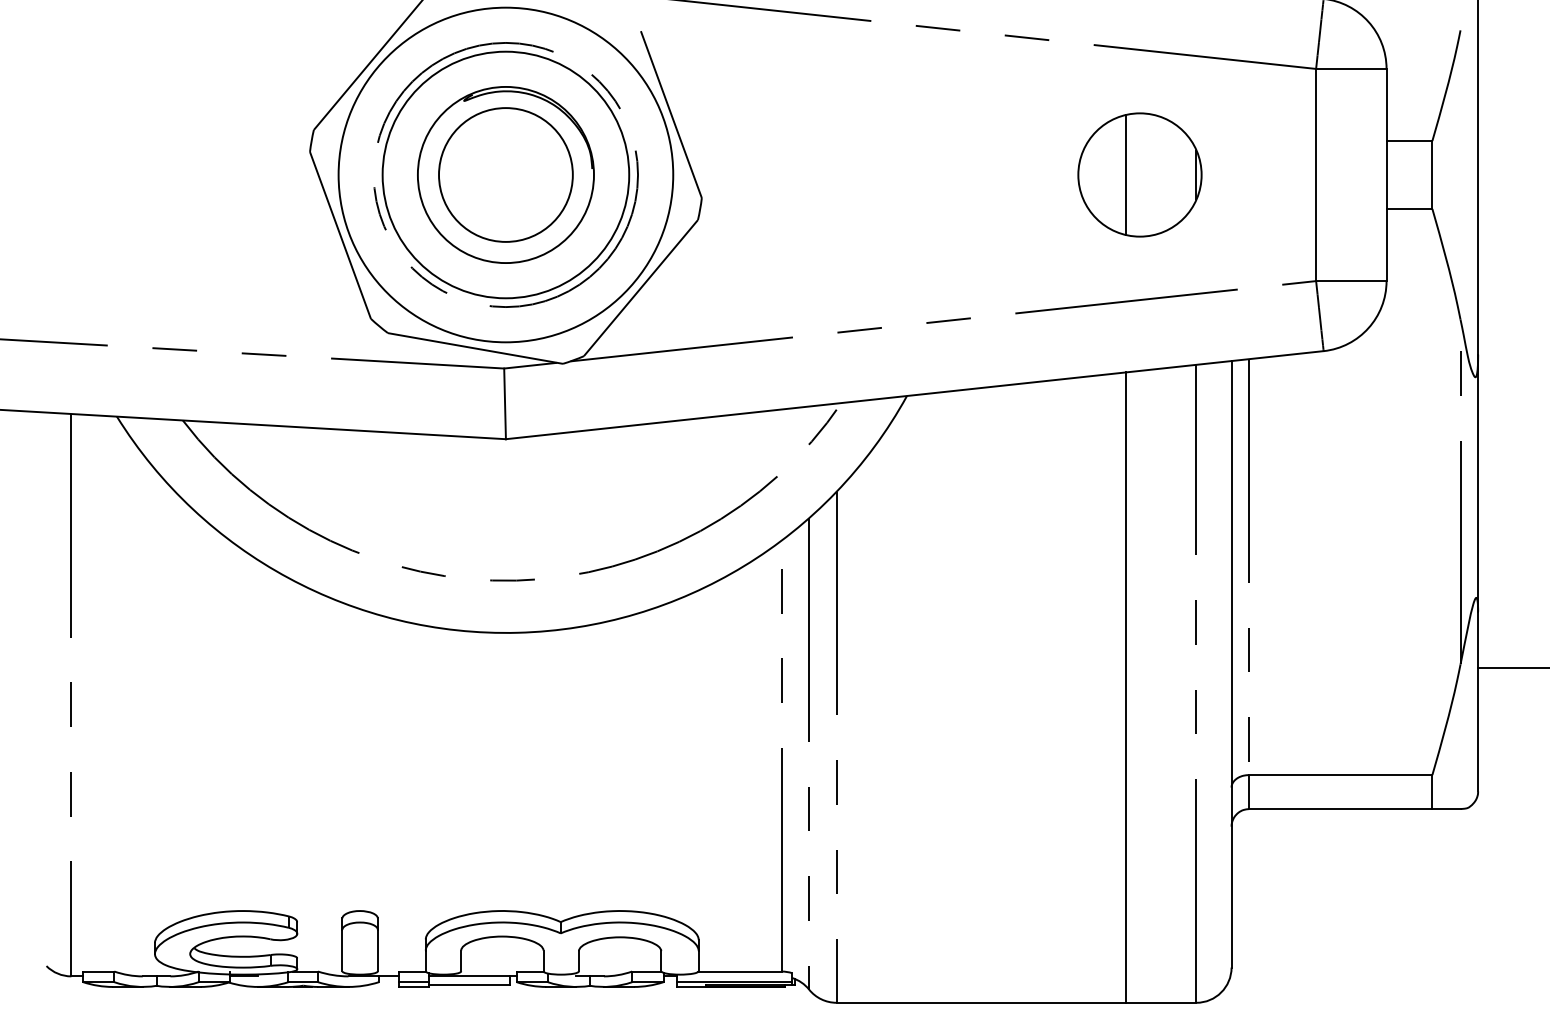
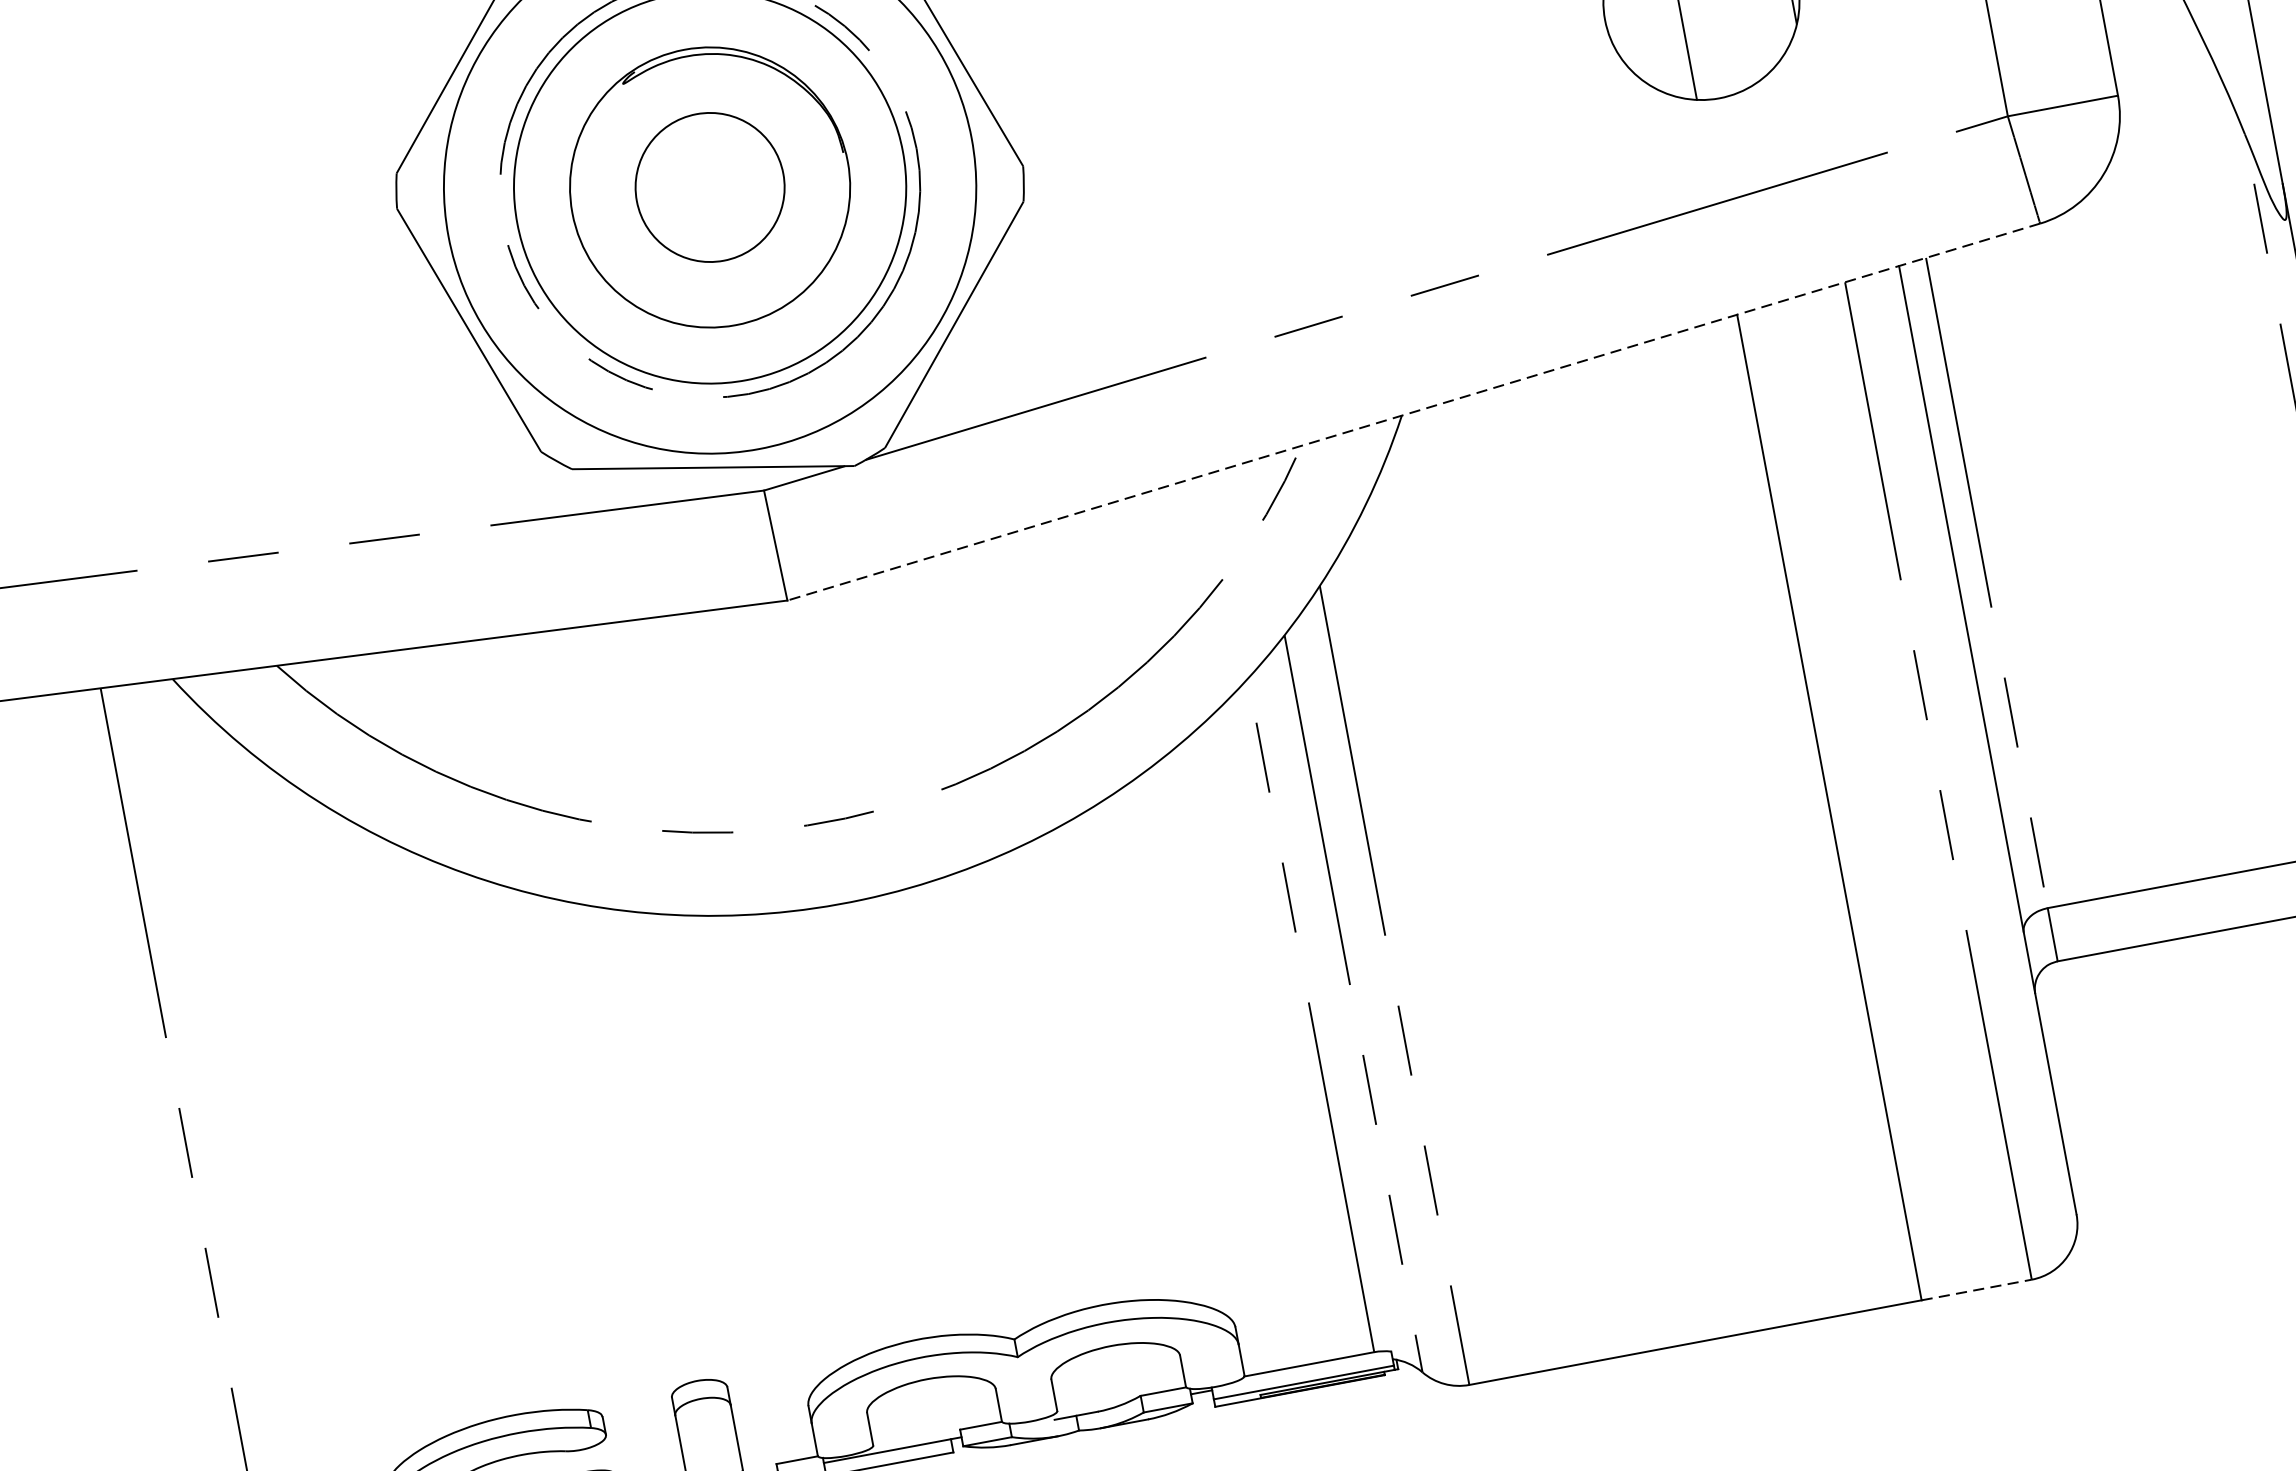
circle: (505, 174) -> (709, 186), size x0.7
line: (914, 395) -> (1413, 412), solid -> dashed
line: (1161, 1002) -> (1977, 1289), solid -> dashed

